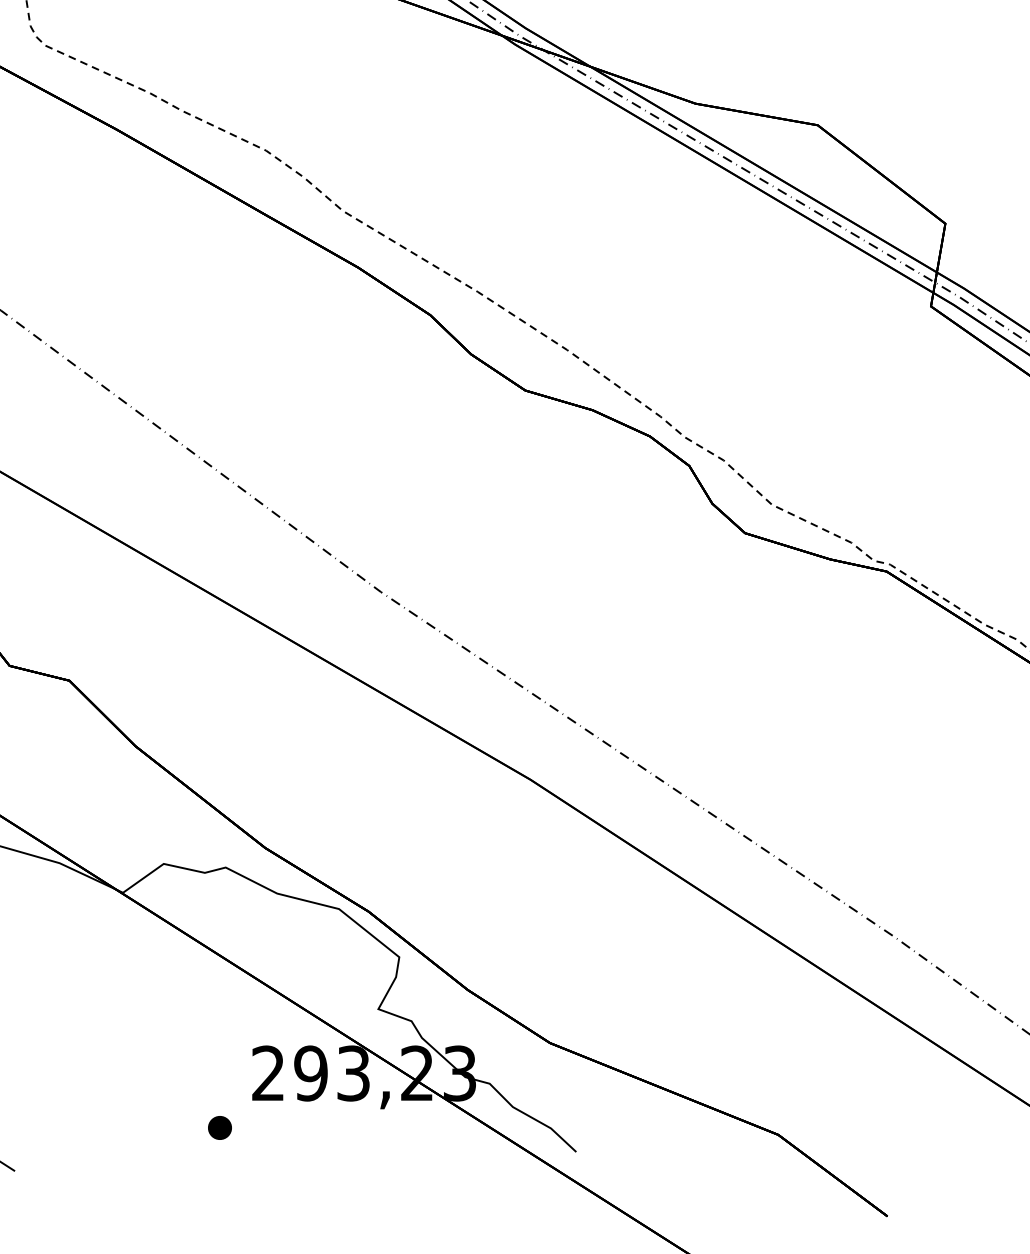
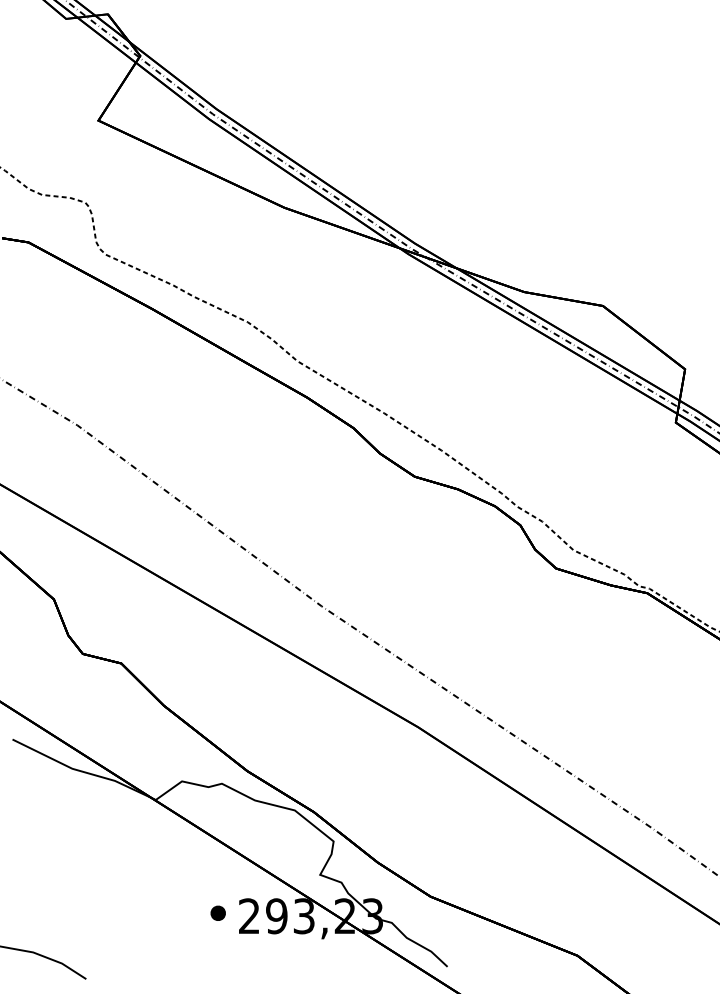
part: (218, 1126) -> (217, 912), moved

